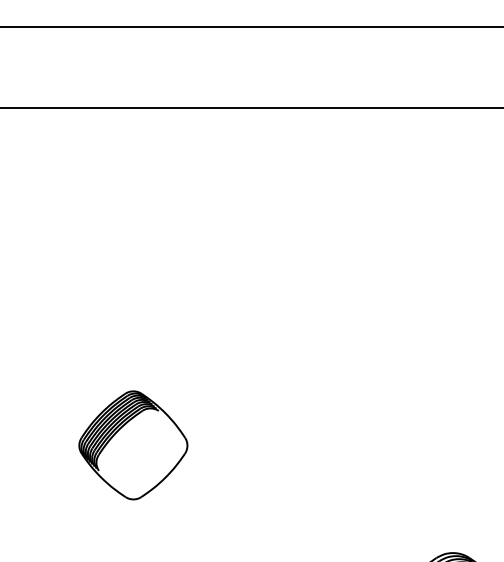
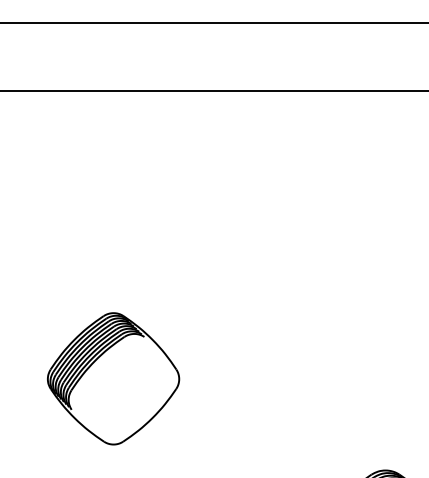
part: (133, 445) -> (113, 378), size x1.43

